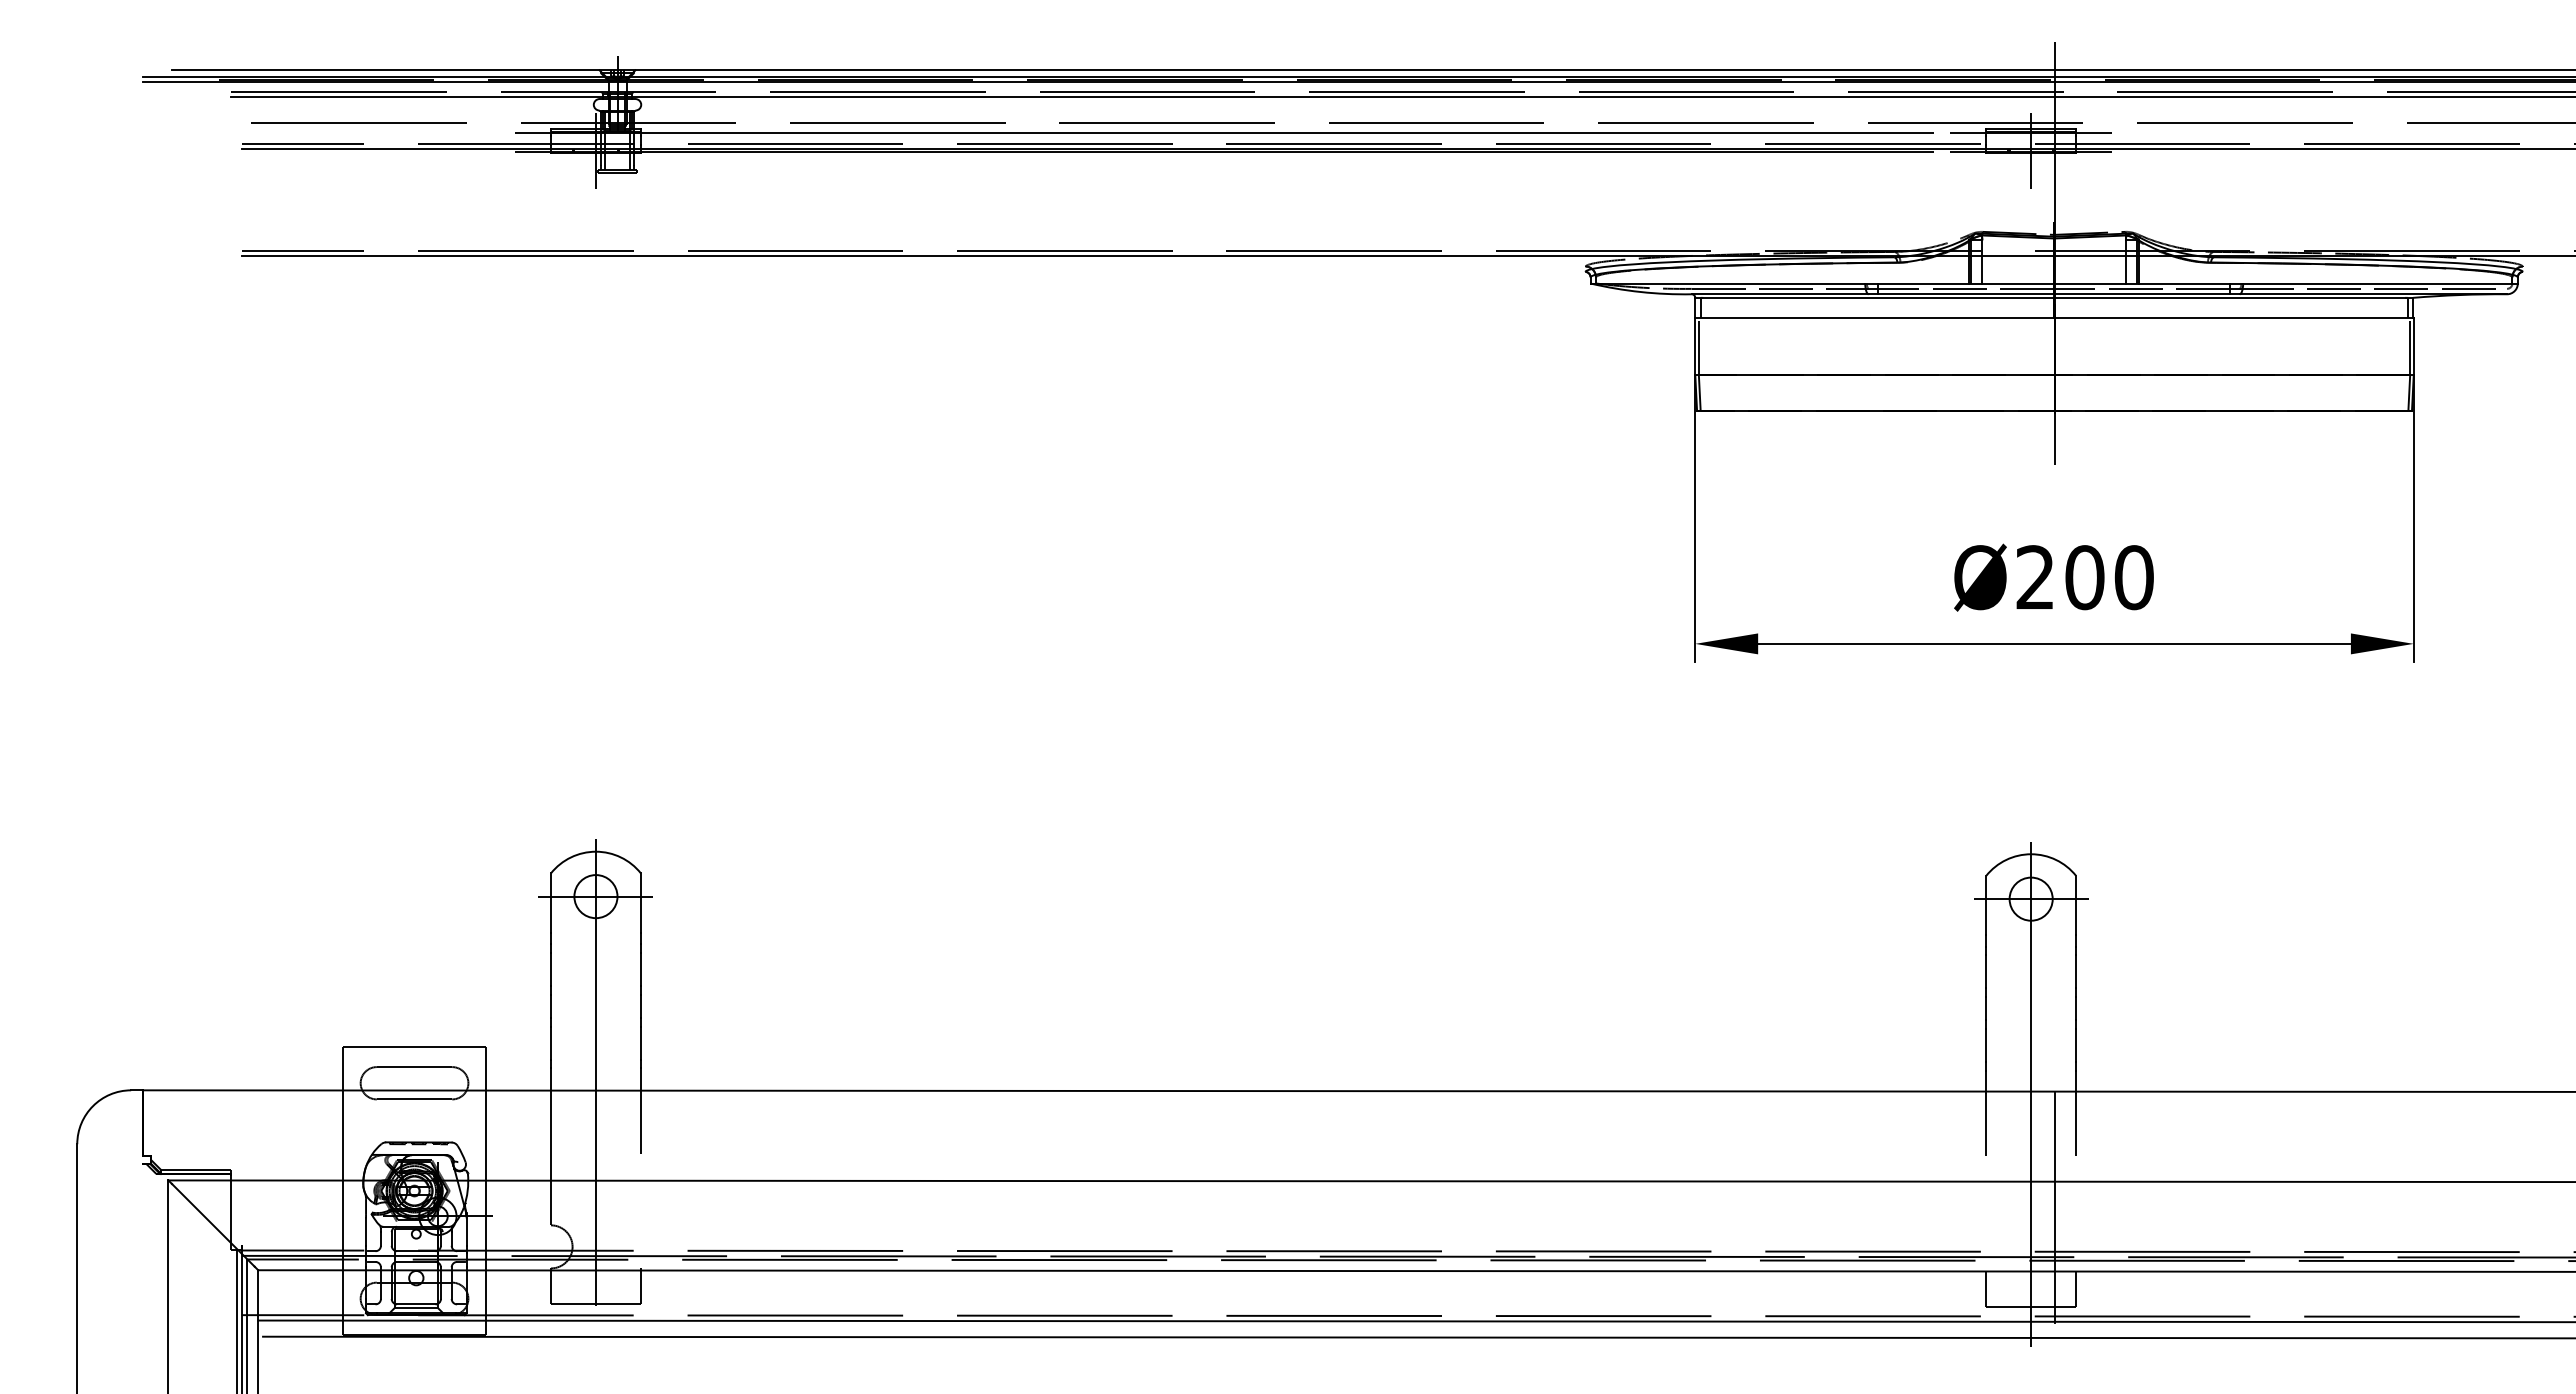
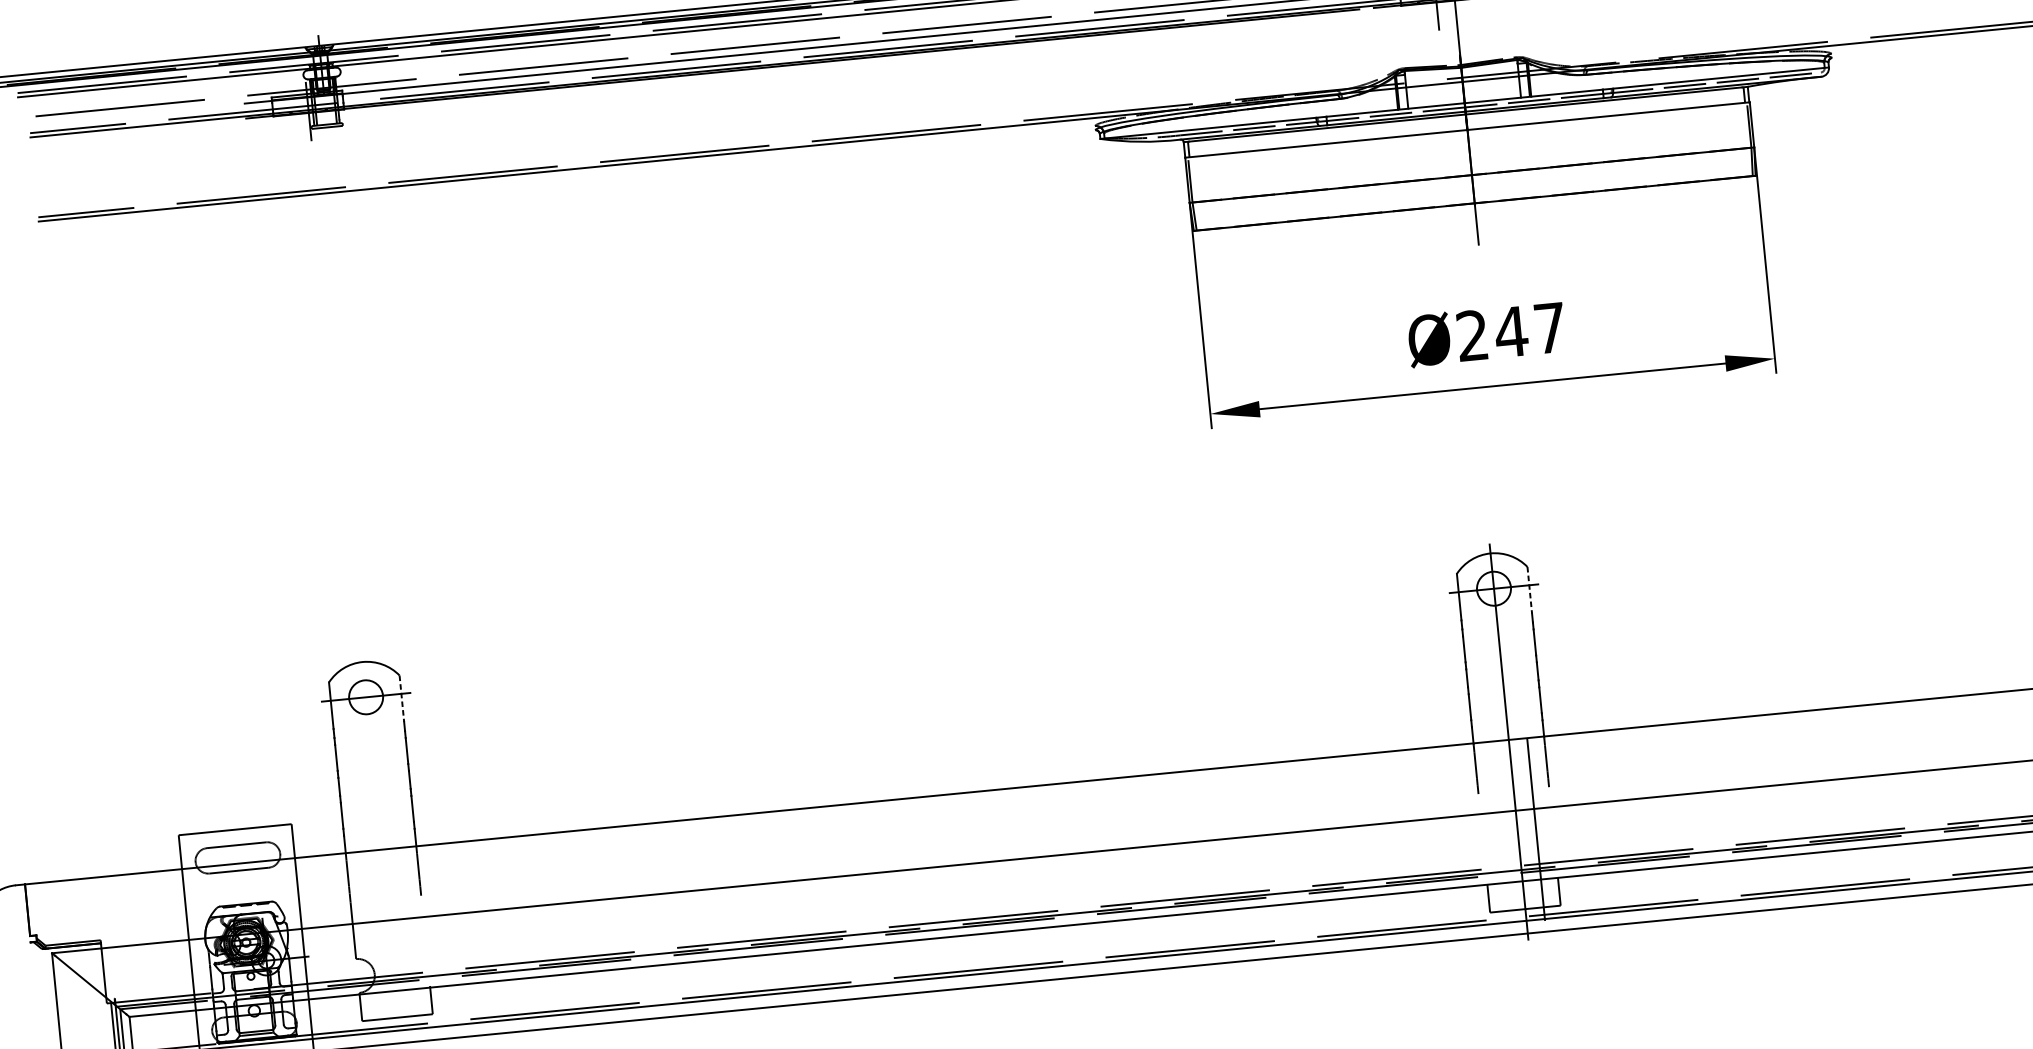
text: (2108, 577) -> (1529, 330), Ø200 -> Ø247
line: (640, 902) -> (401, 698), solid -> dashed
line: (2076, 905) -> (1530, 590), solid -> dashed
line: (595, 1072) -> (379, 835), removed

